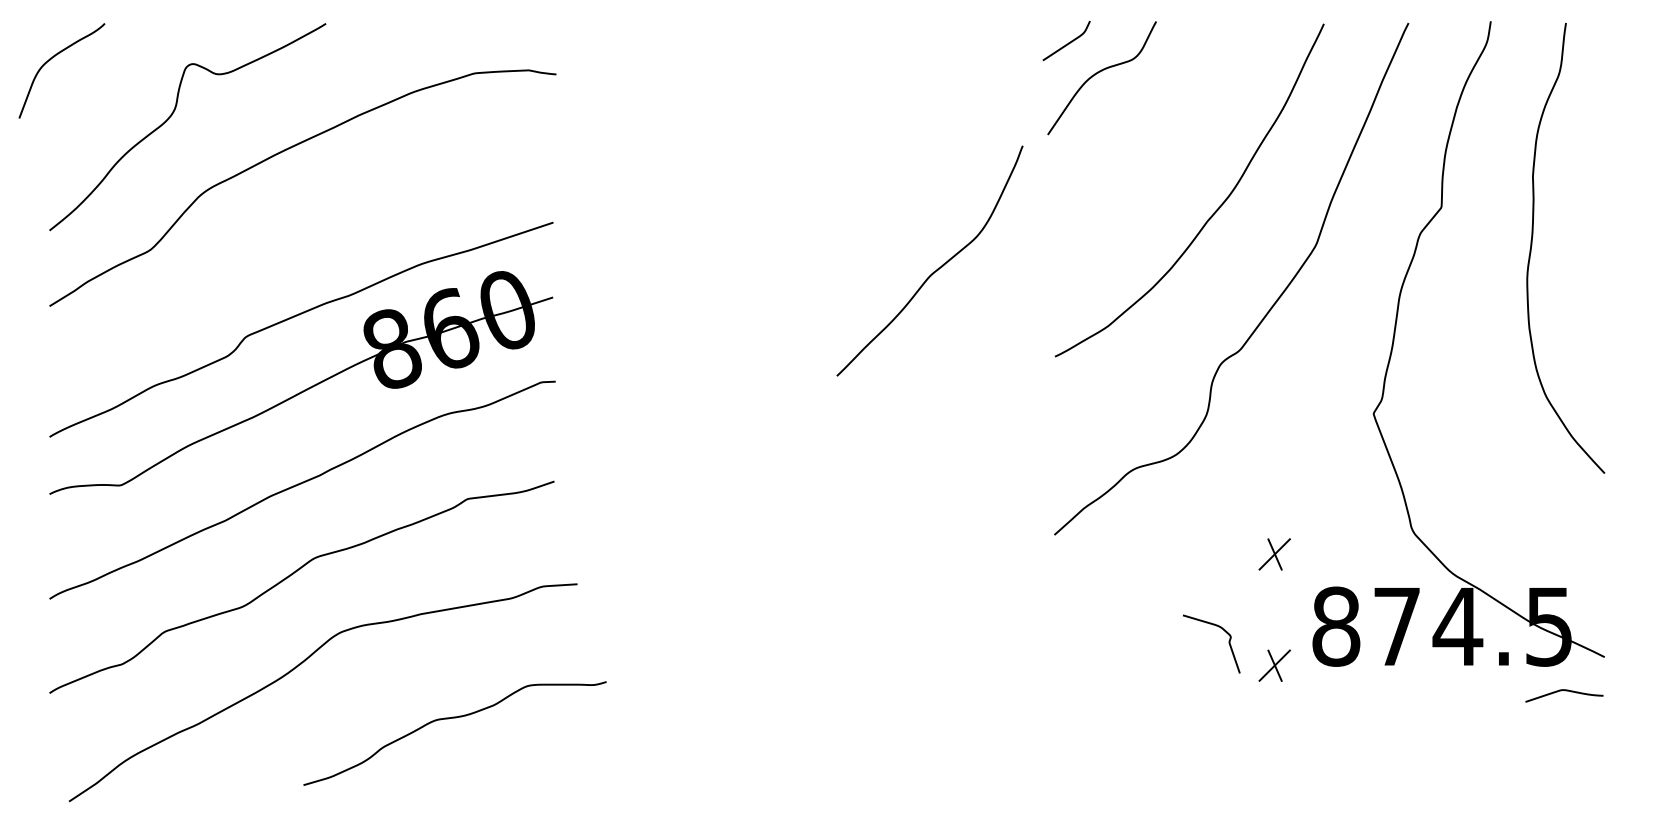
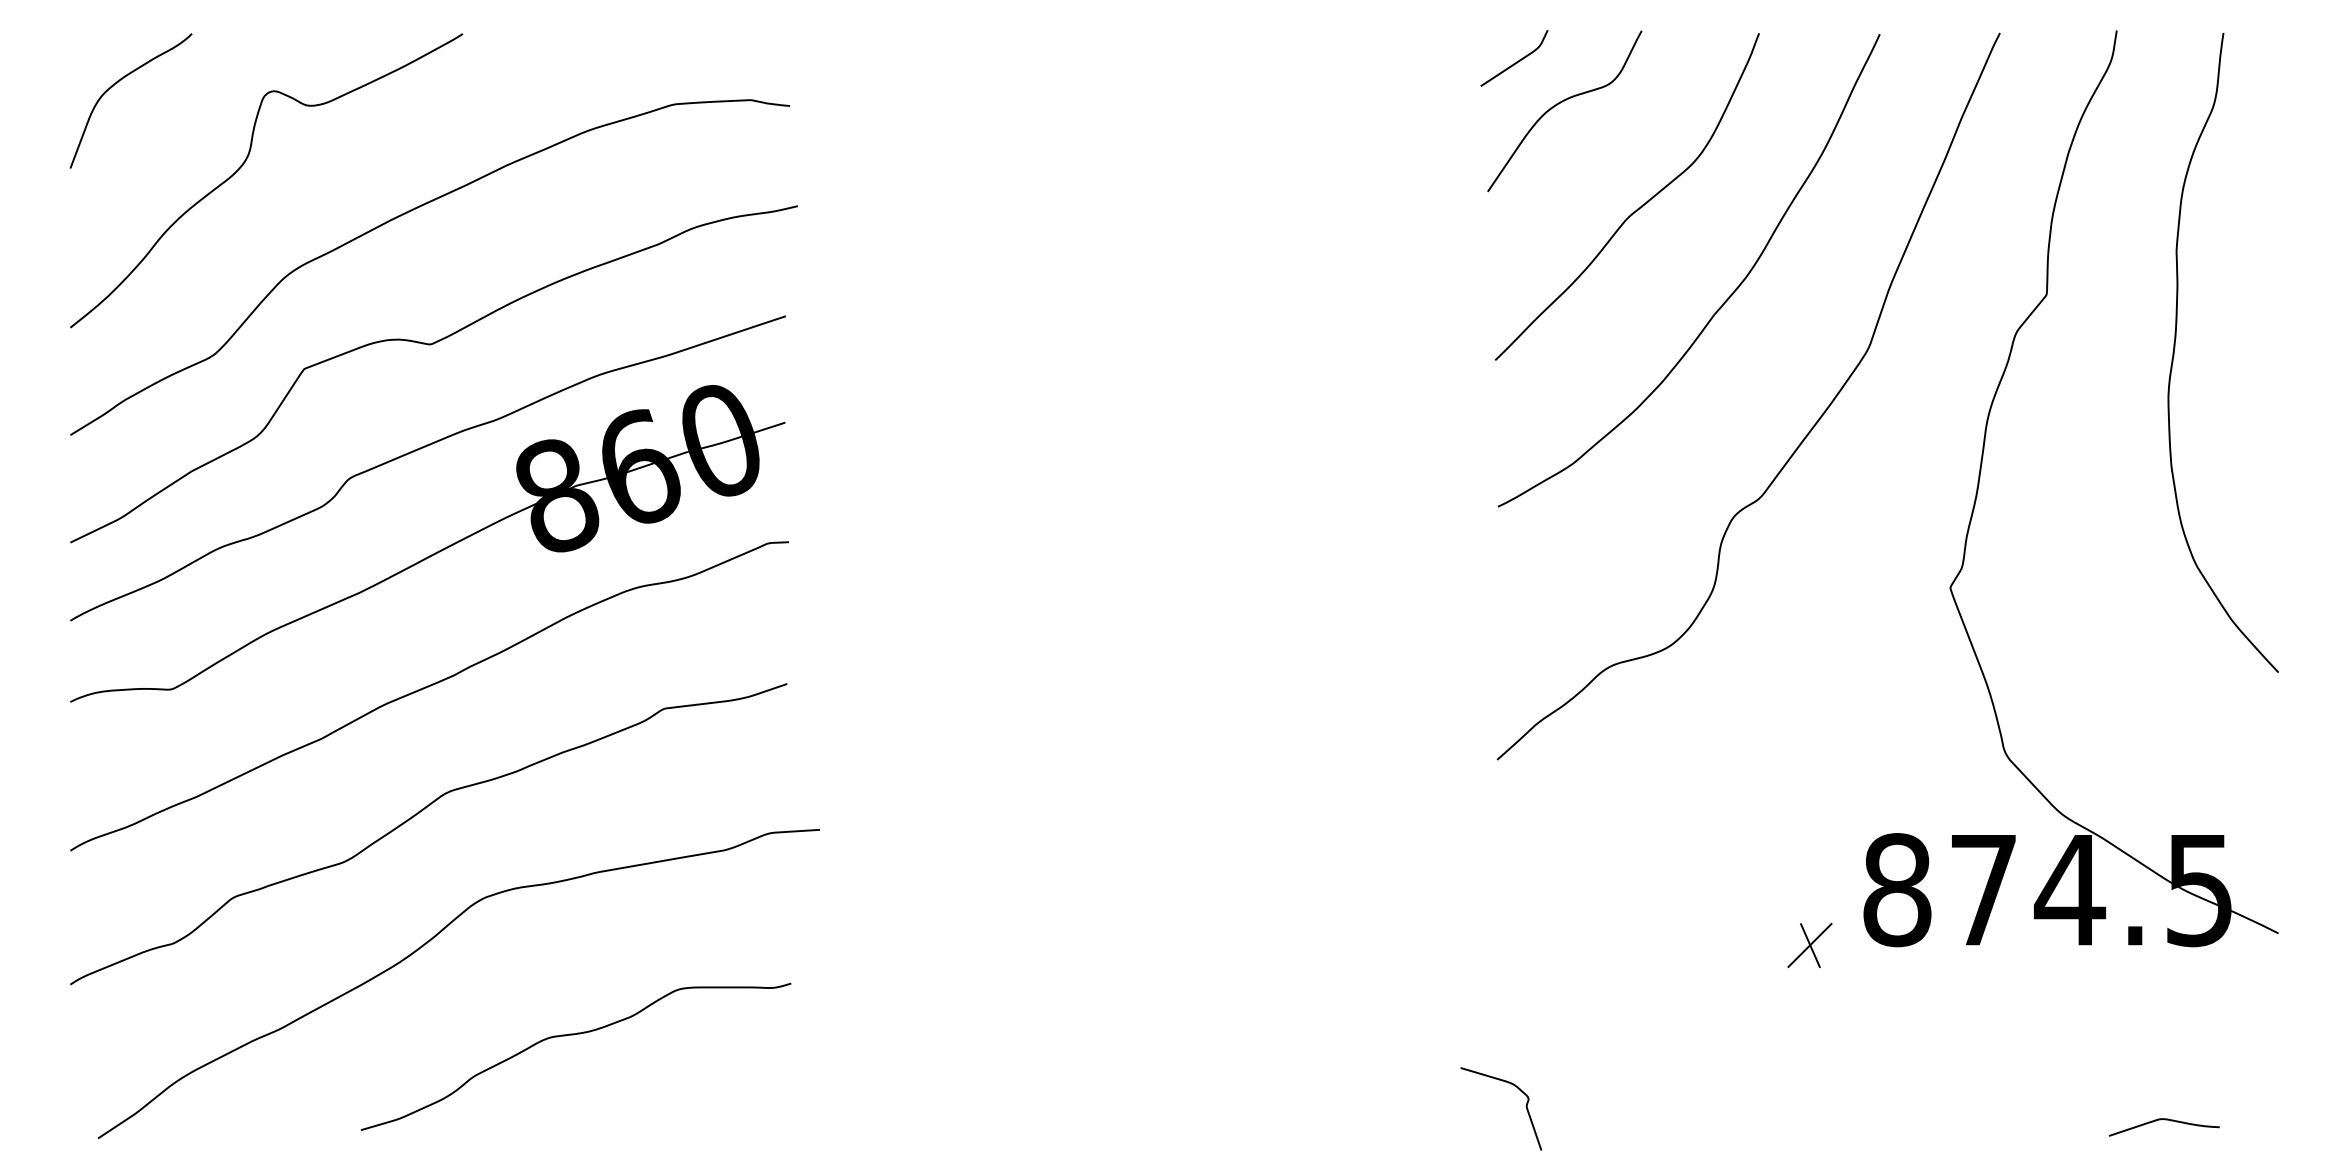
curve: (52, 58) -> (117, 83), moved
curve: (303, 243) -> (431, 345), added
curve: (937, 269) -> (1637, 208), moved
part: (1274, 554) -> (1809, 787), removed
curve: (1228, 642) -> (1525, 1106), moved
curve: (1564, 691) -> (2164, 1120), moved
curve: (453, 718) -> (574, 1035), moved

